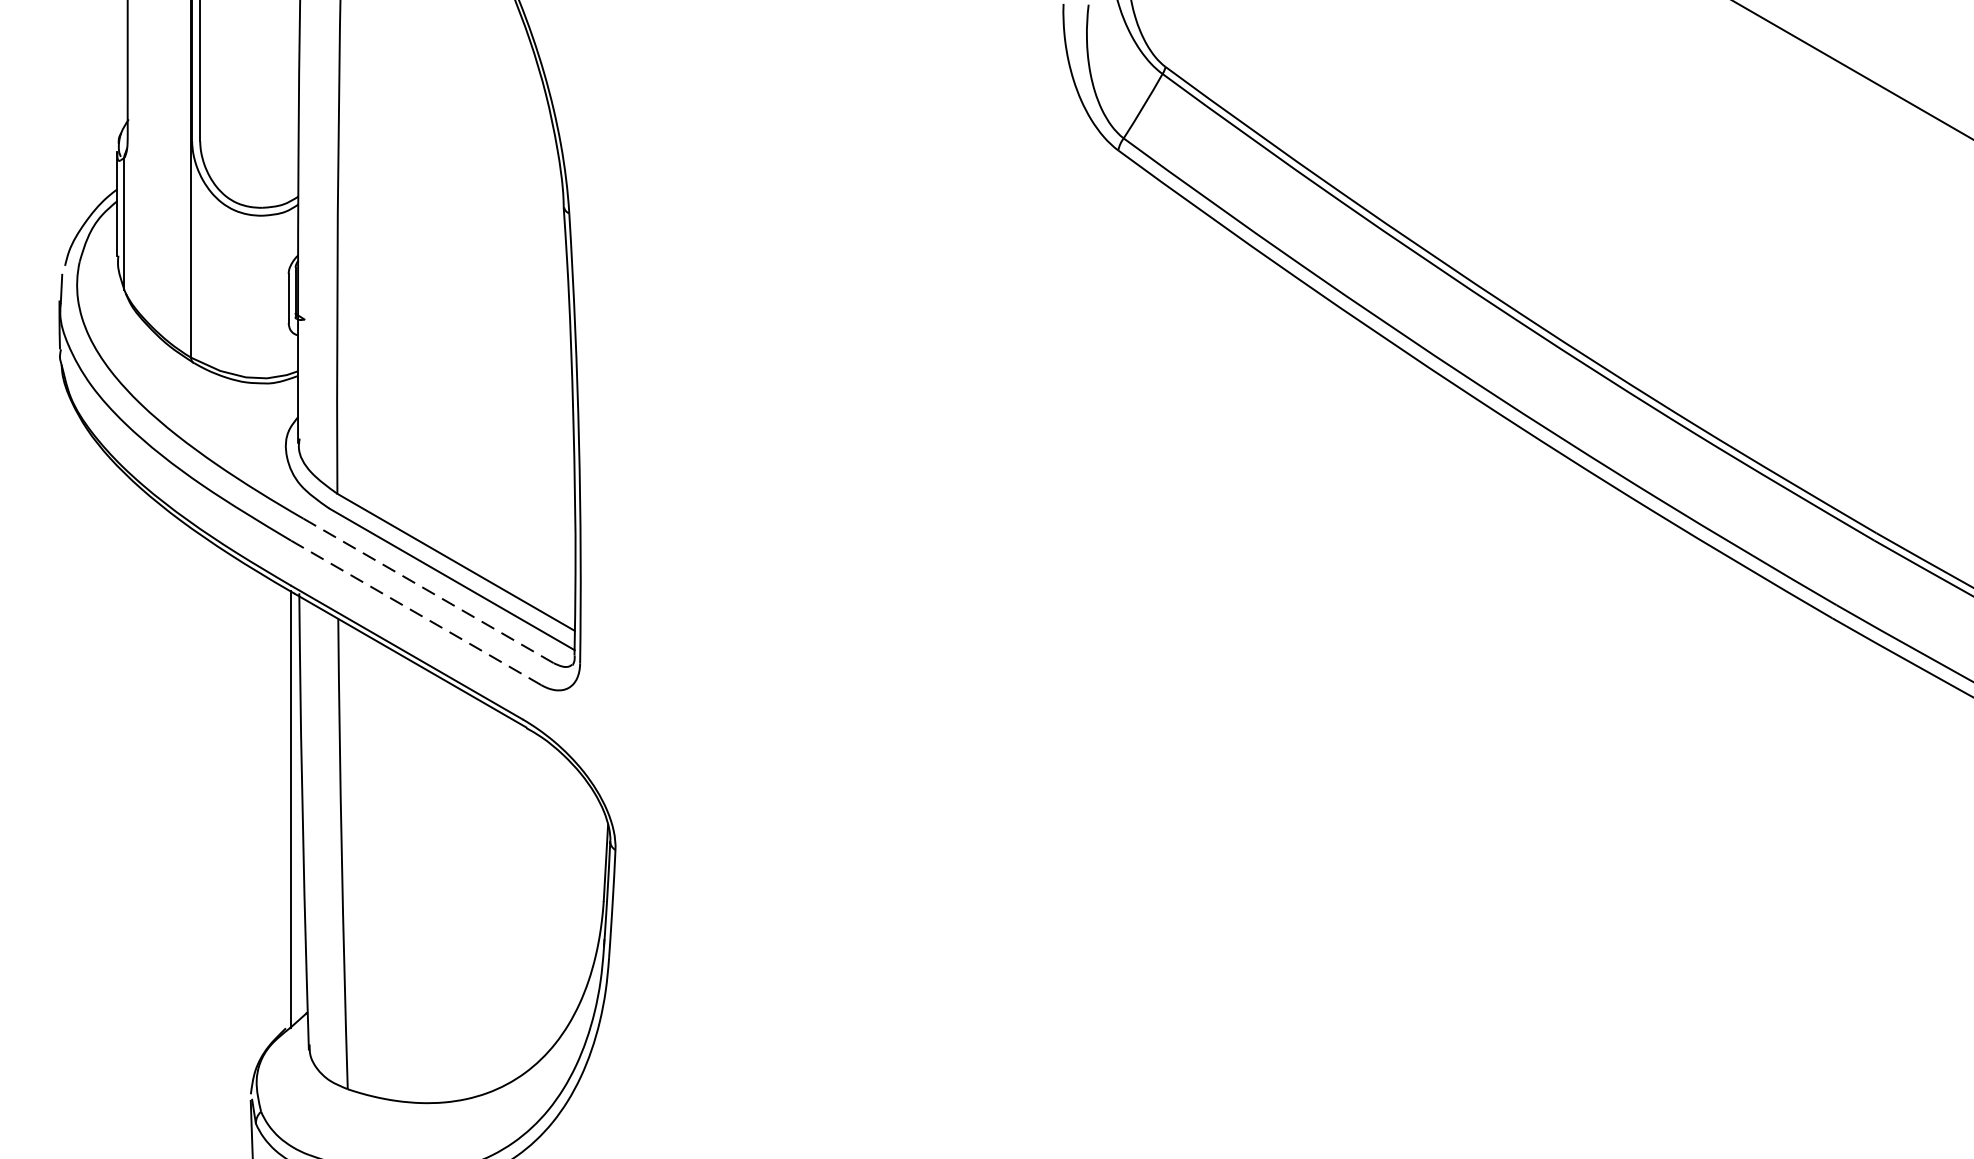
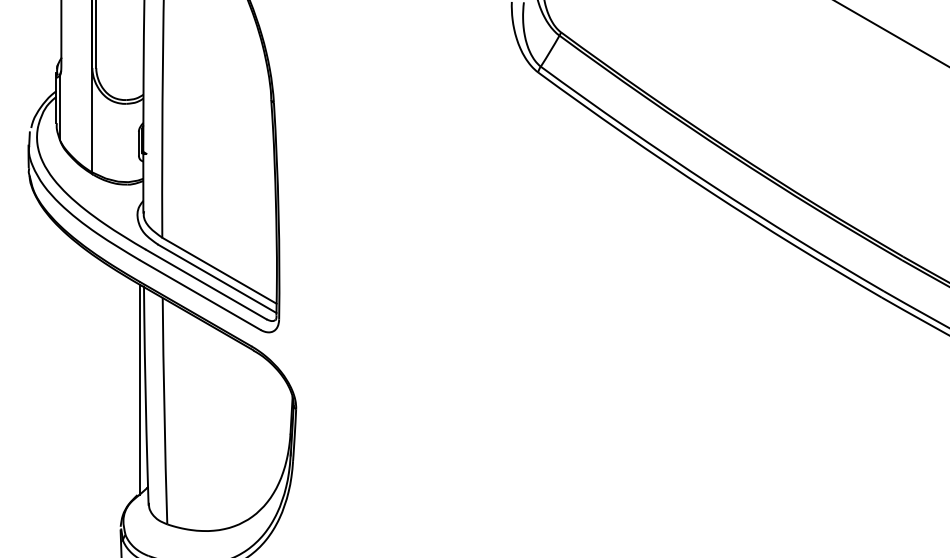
line: (429, 590) -> (206, 284), dashed -> solid
line: (416, 613) -> (200, 295), dashed -> solid

